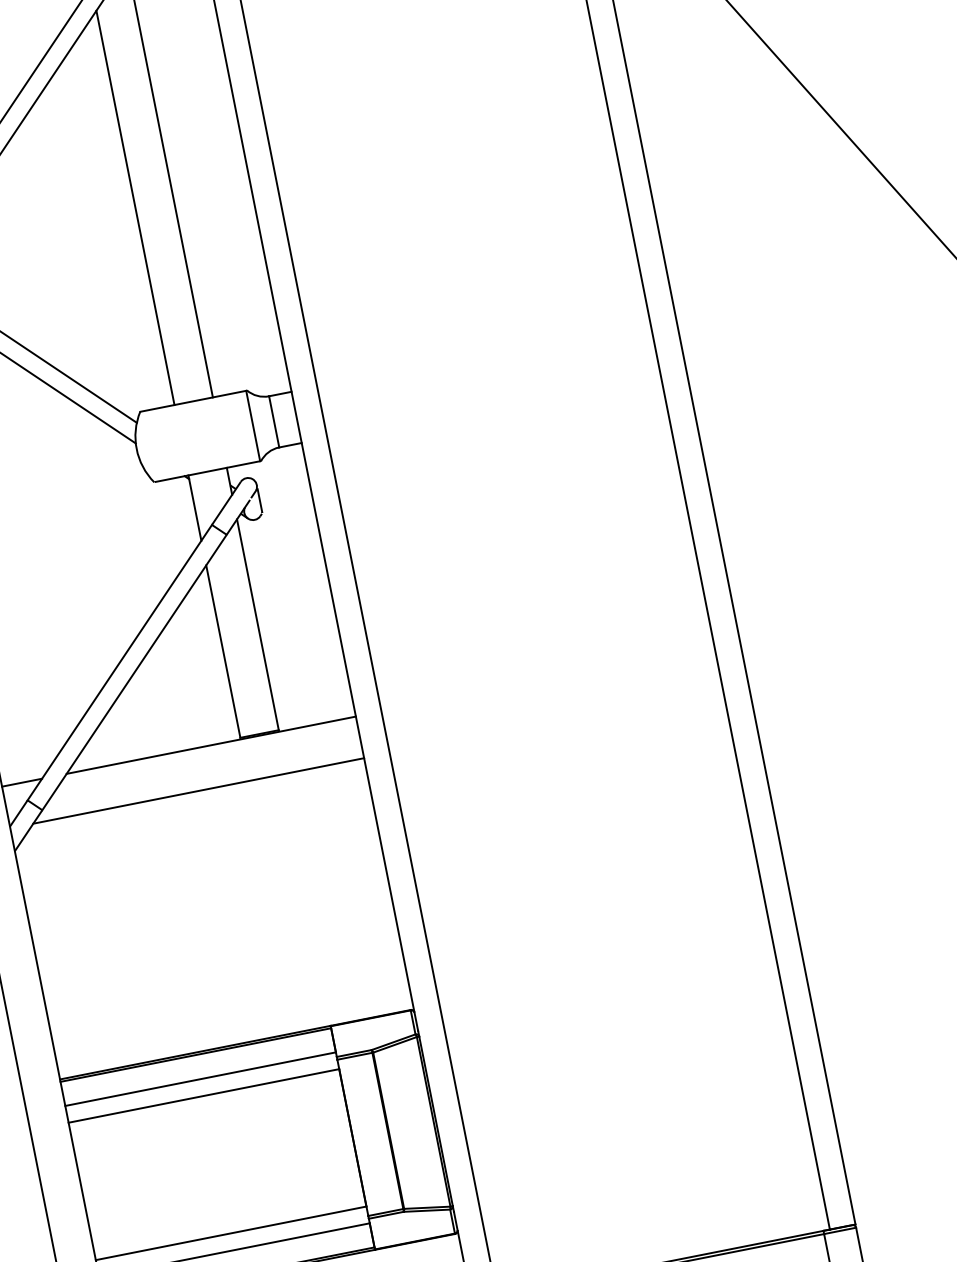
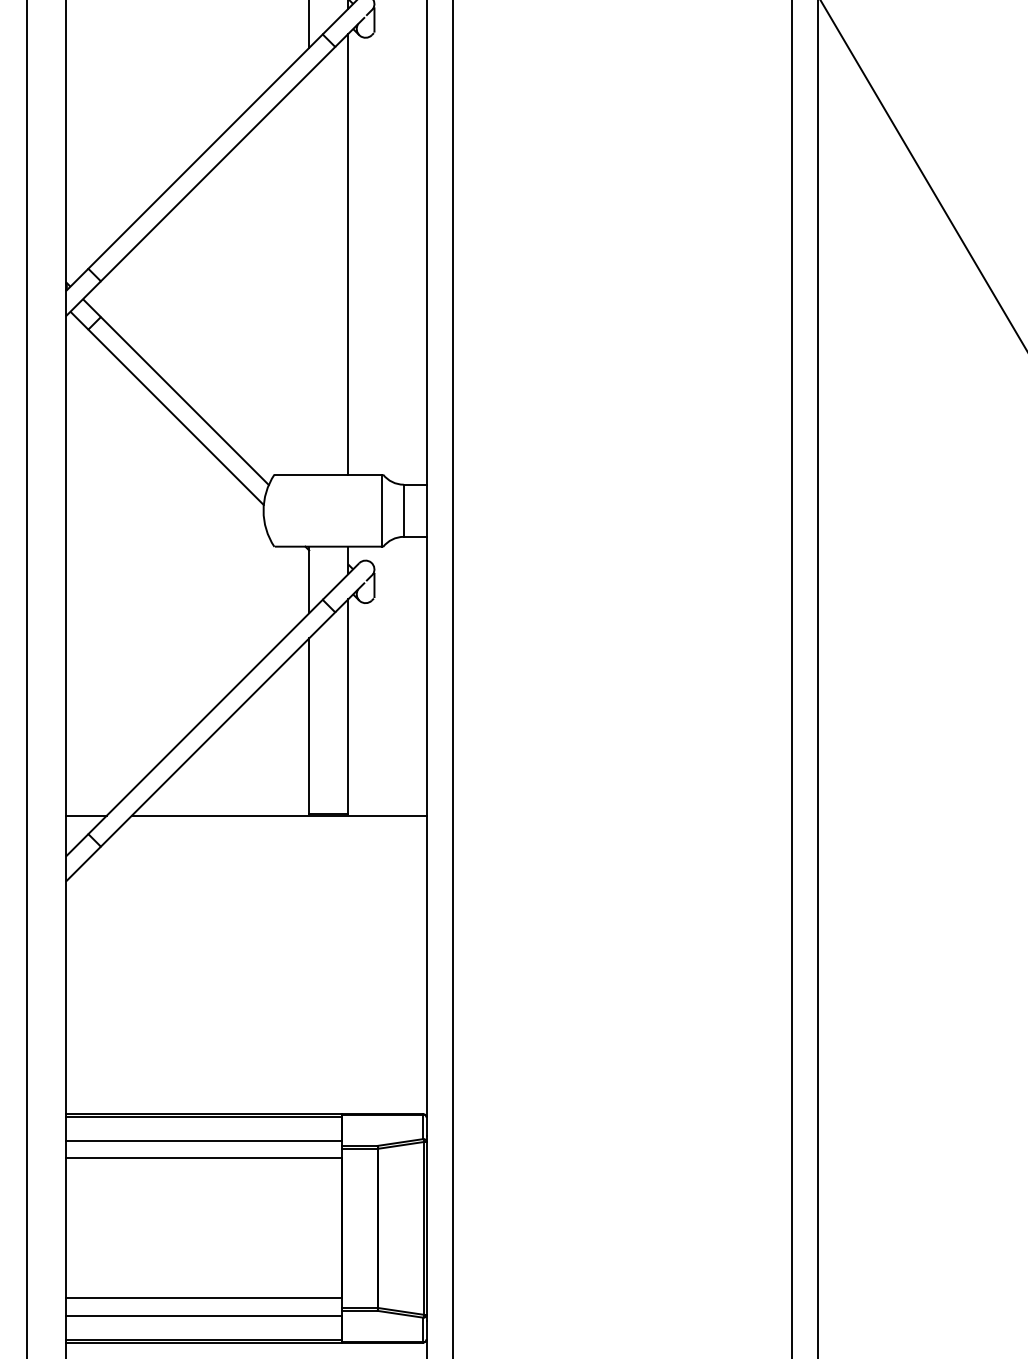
line: (135, 207) -> (309, 273), removed
line: (198, 791) -> (257, 858), removed

